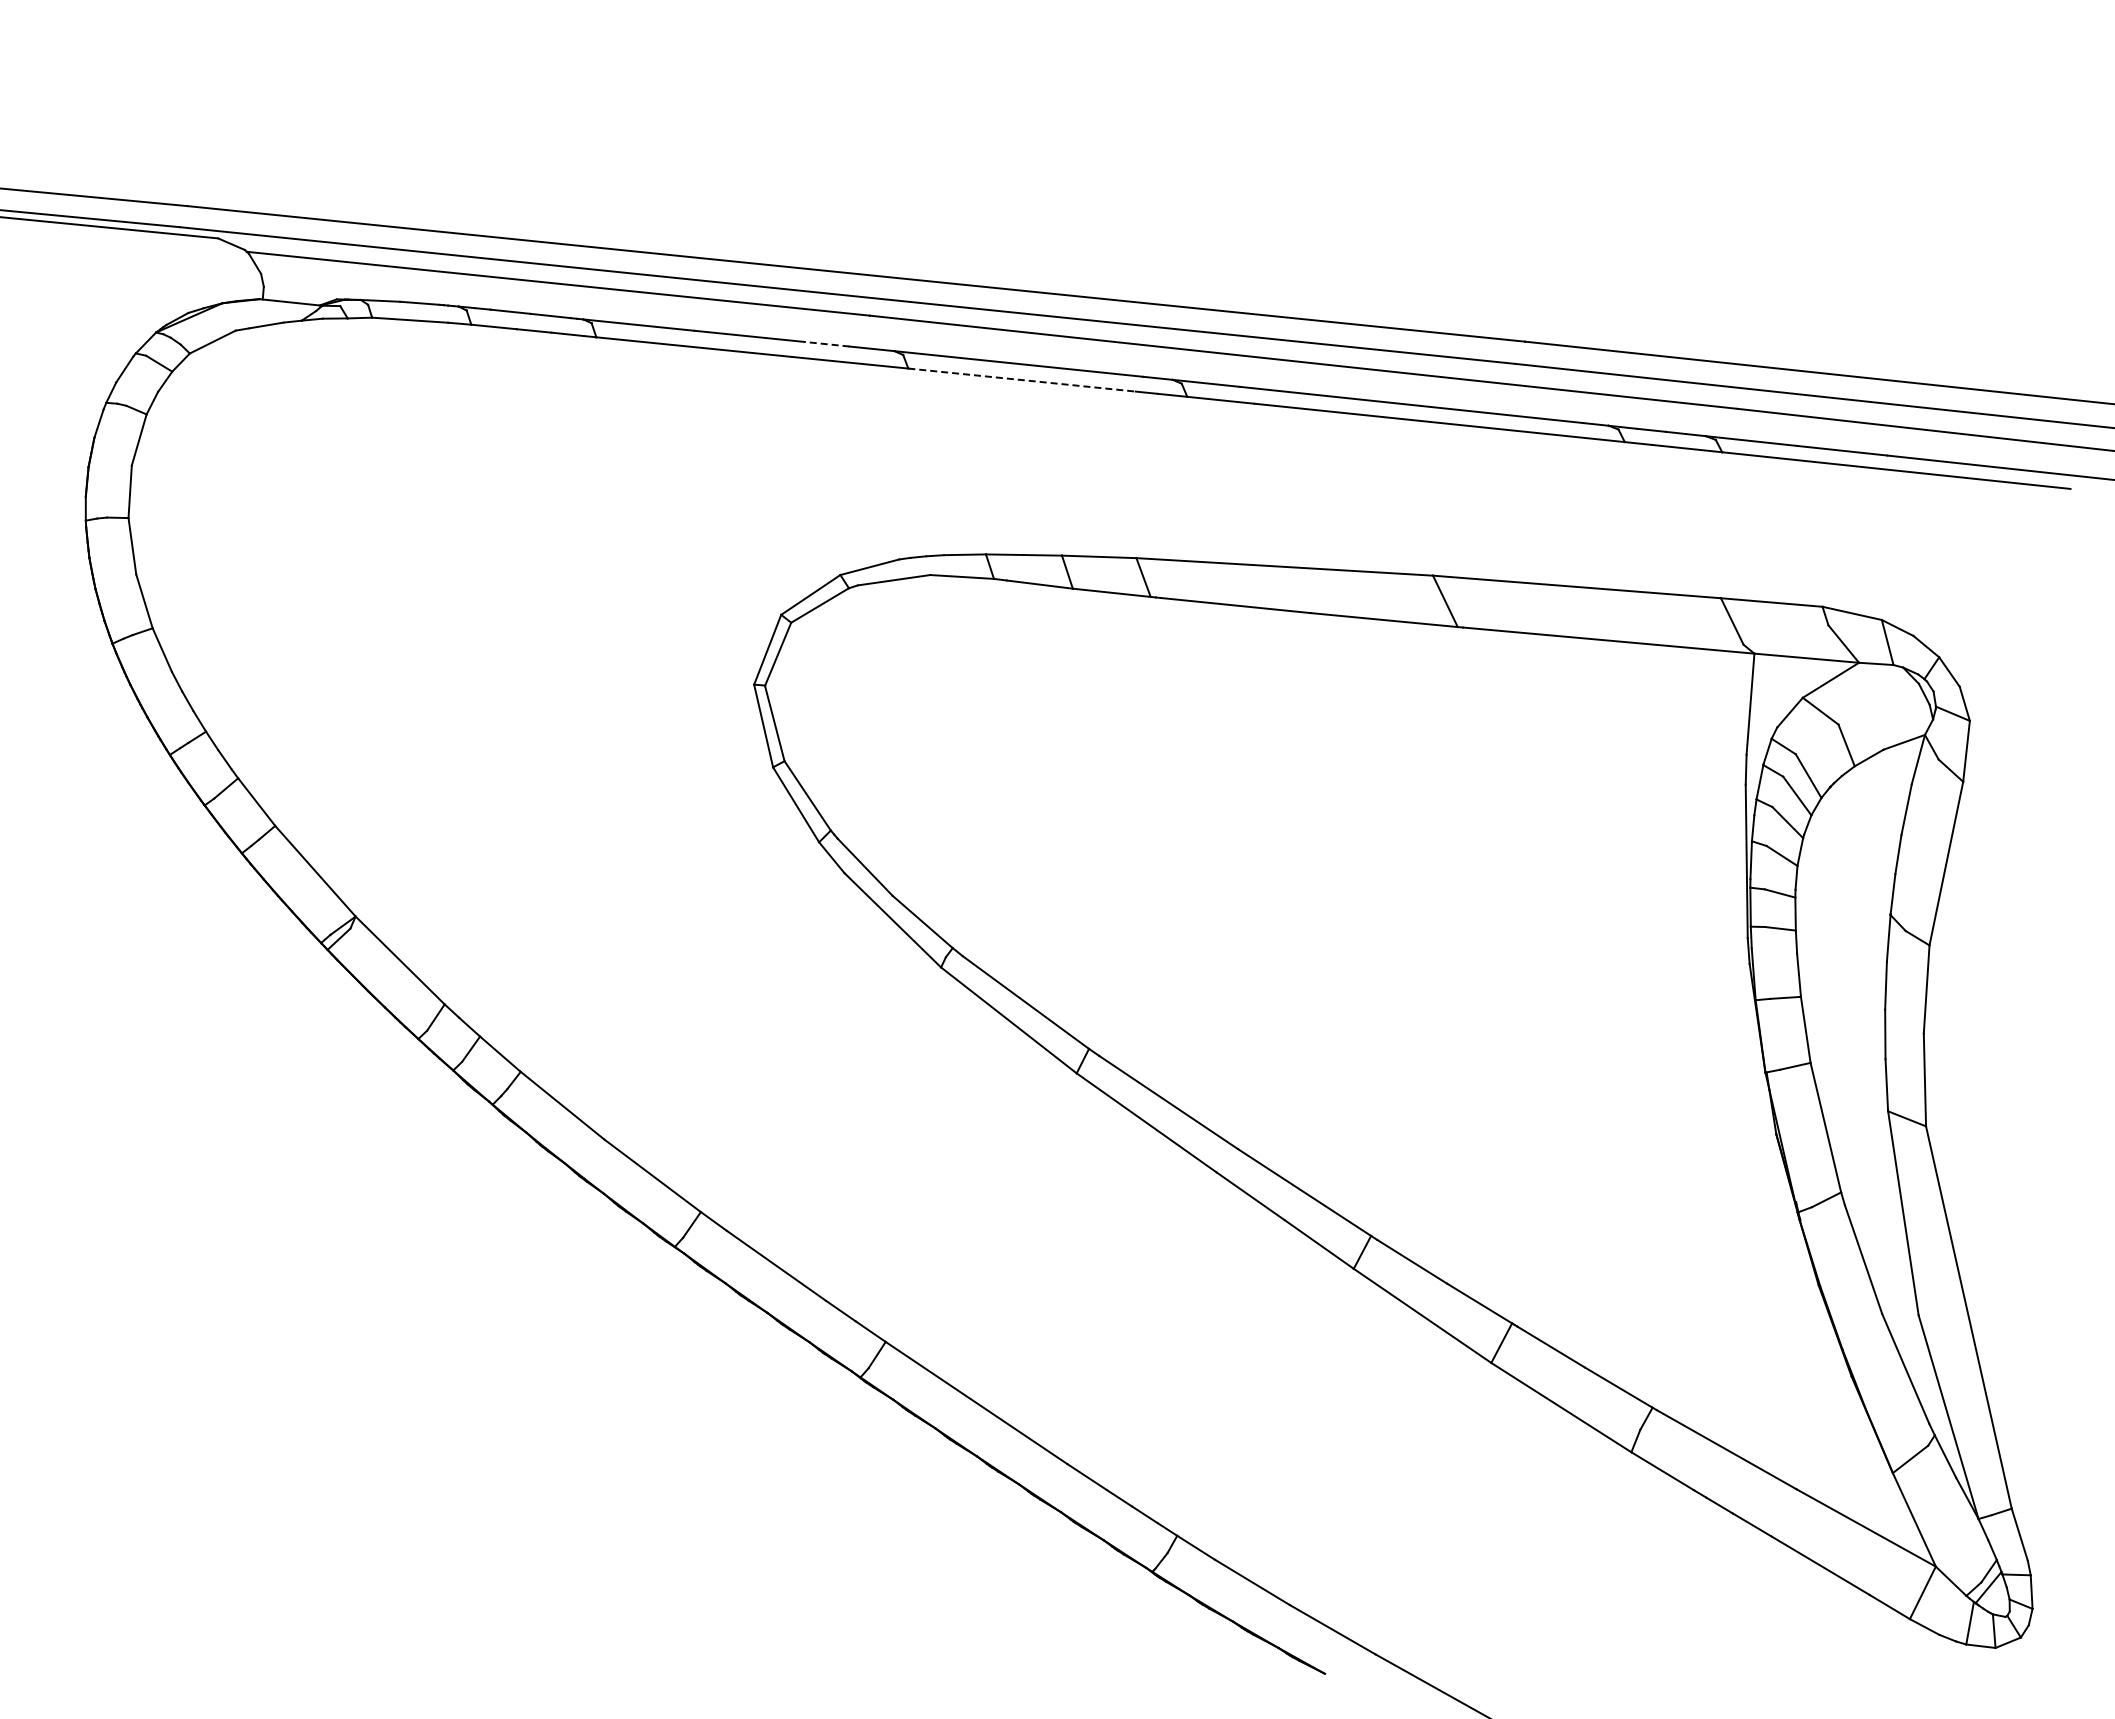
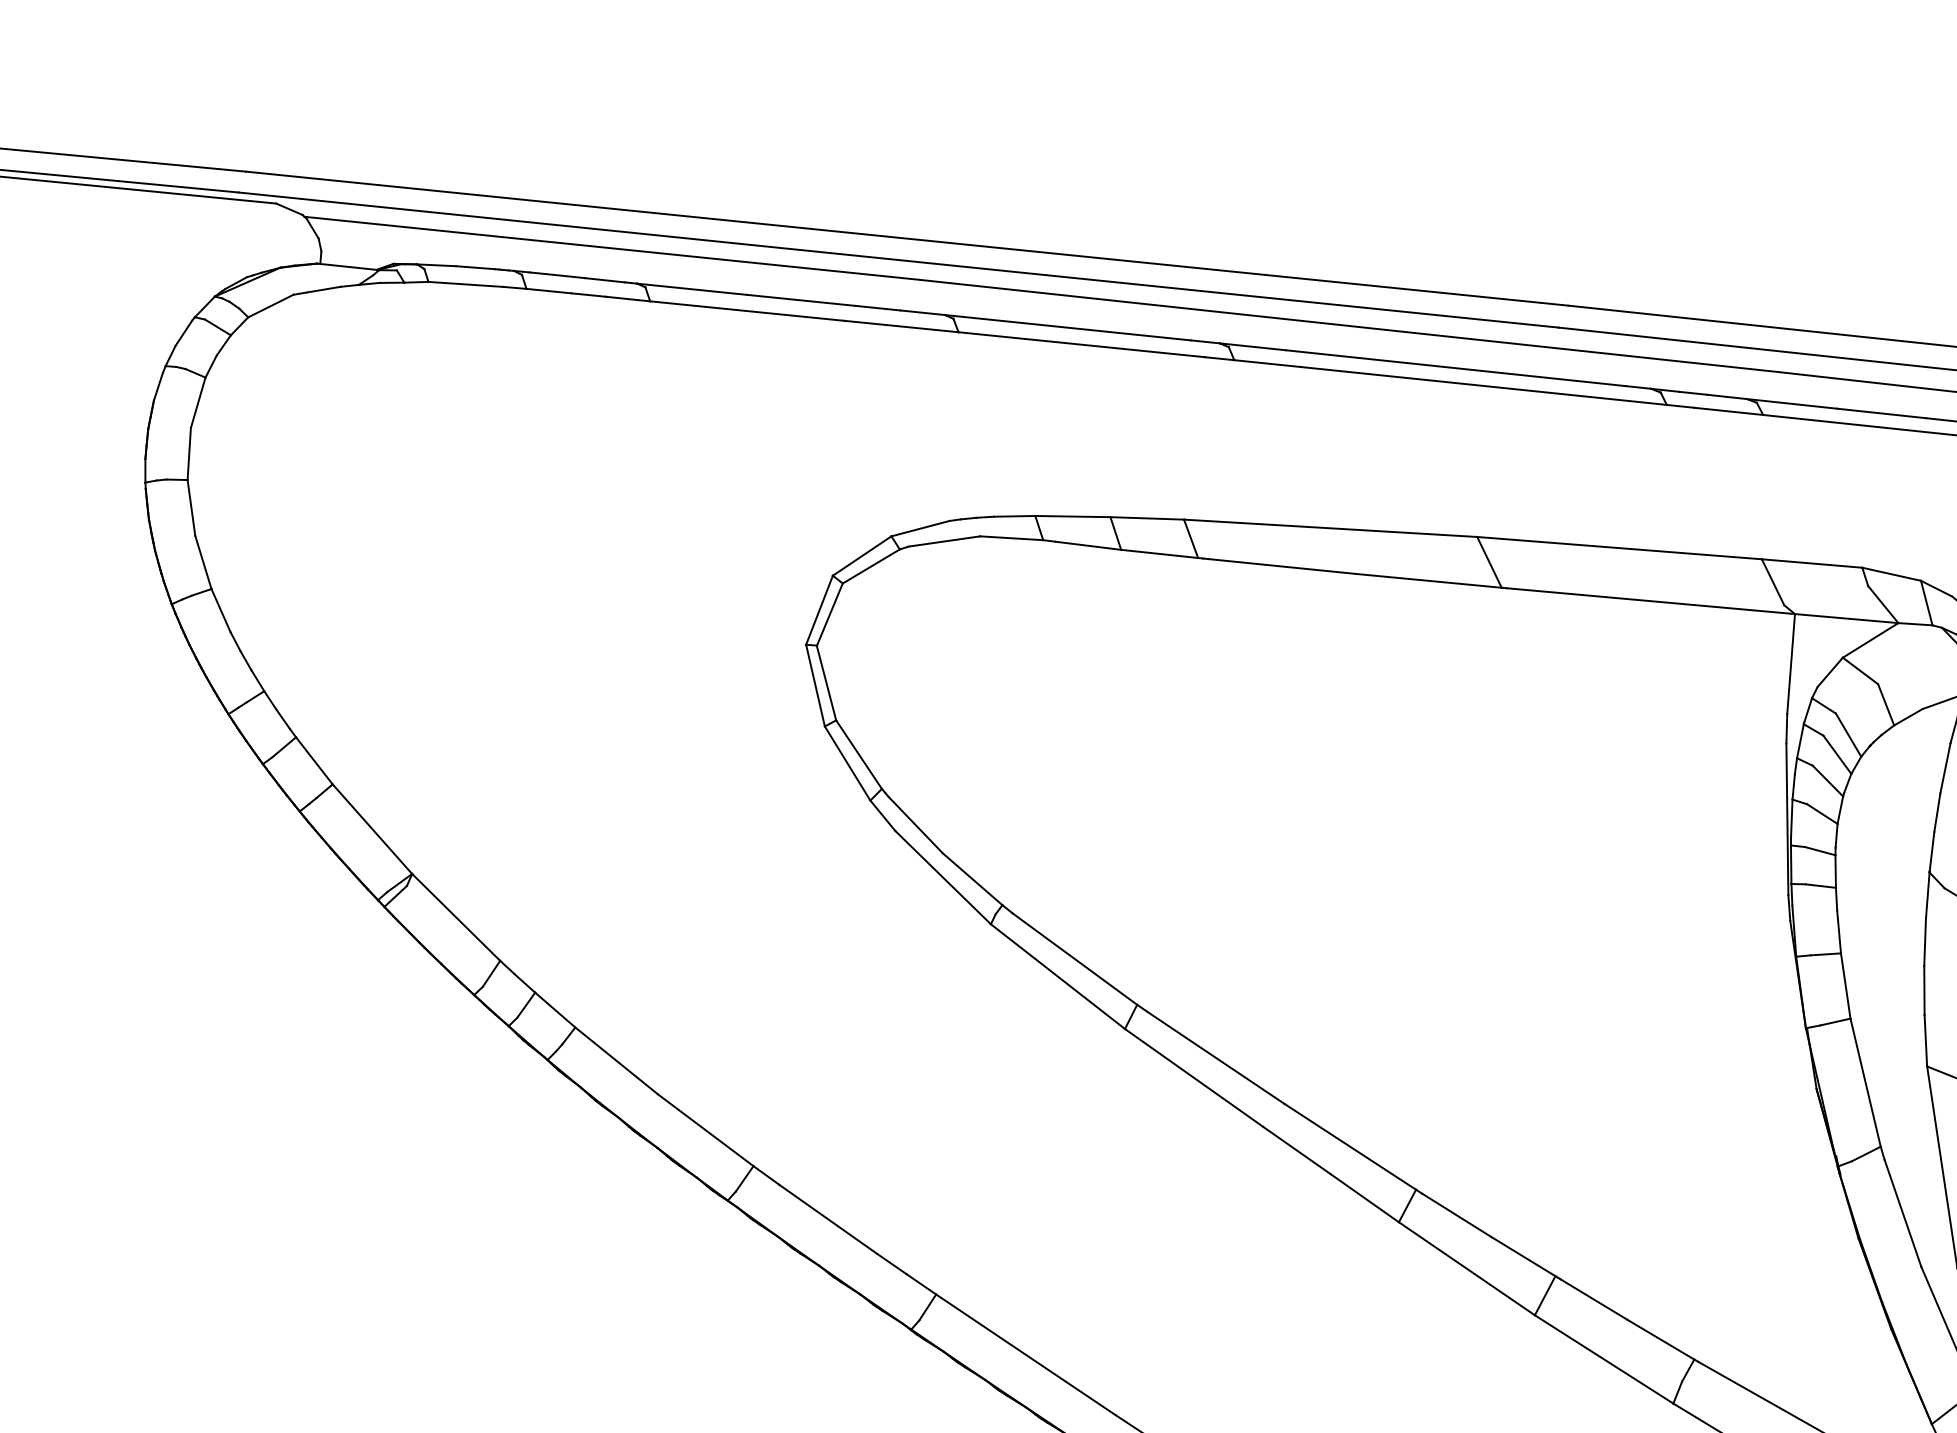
line: (826, 344) -> (877, 308), dashed -> solid
line: (1022, 380) -> (1071, 344), dashed -> solid

